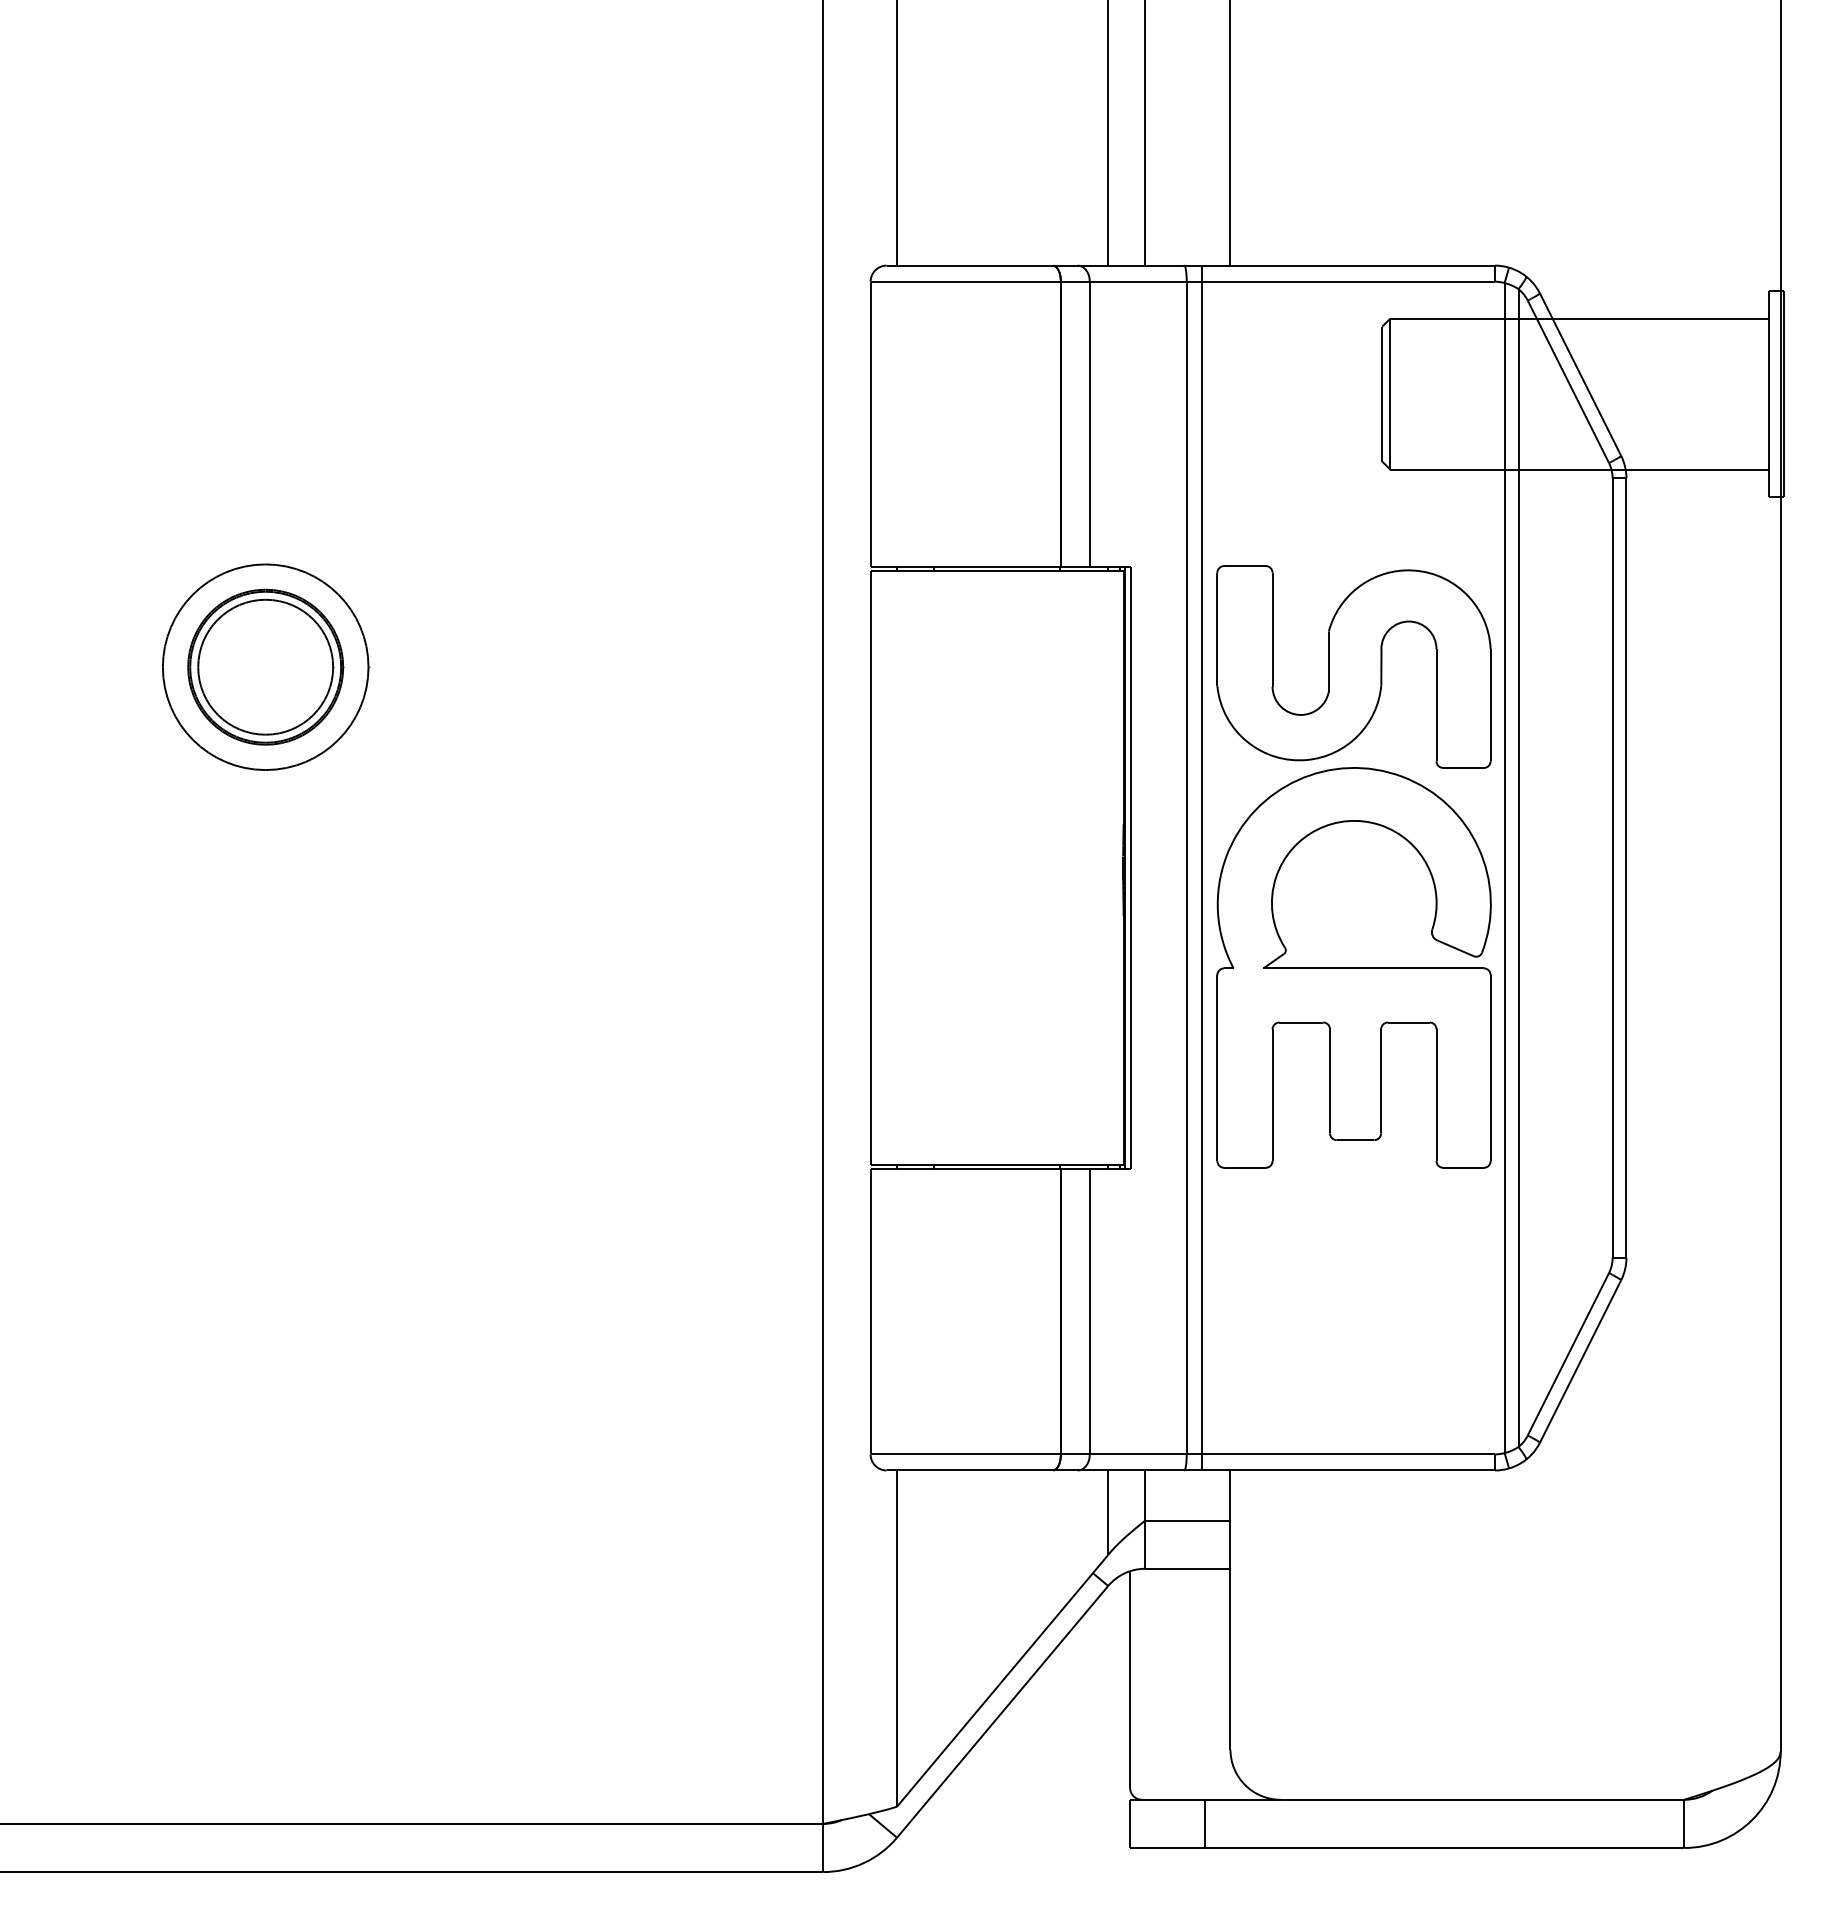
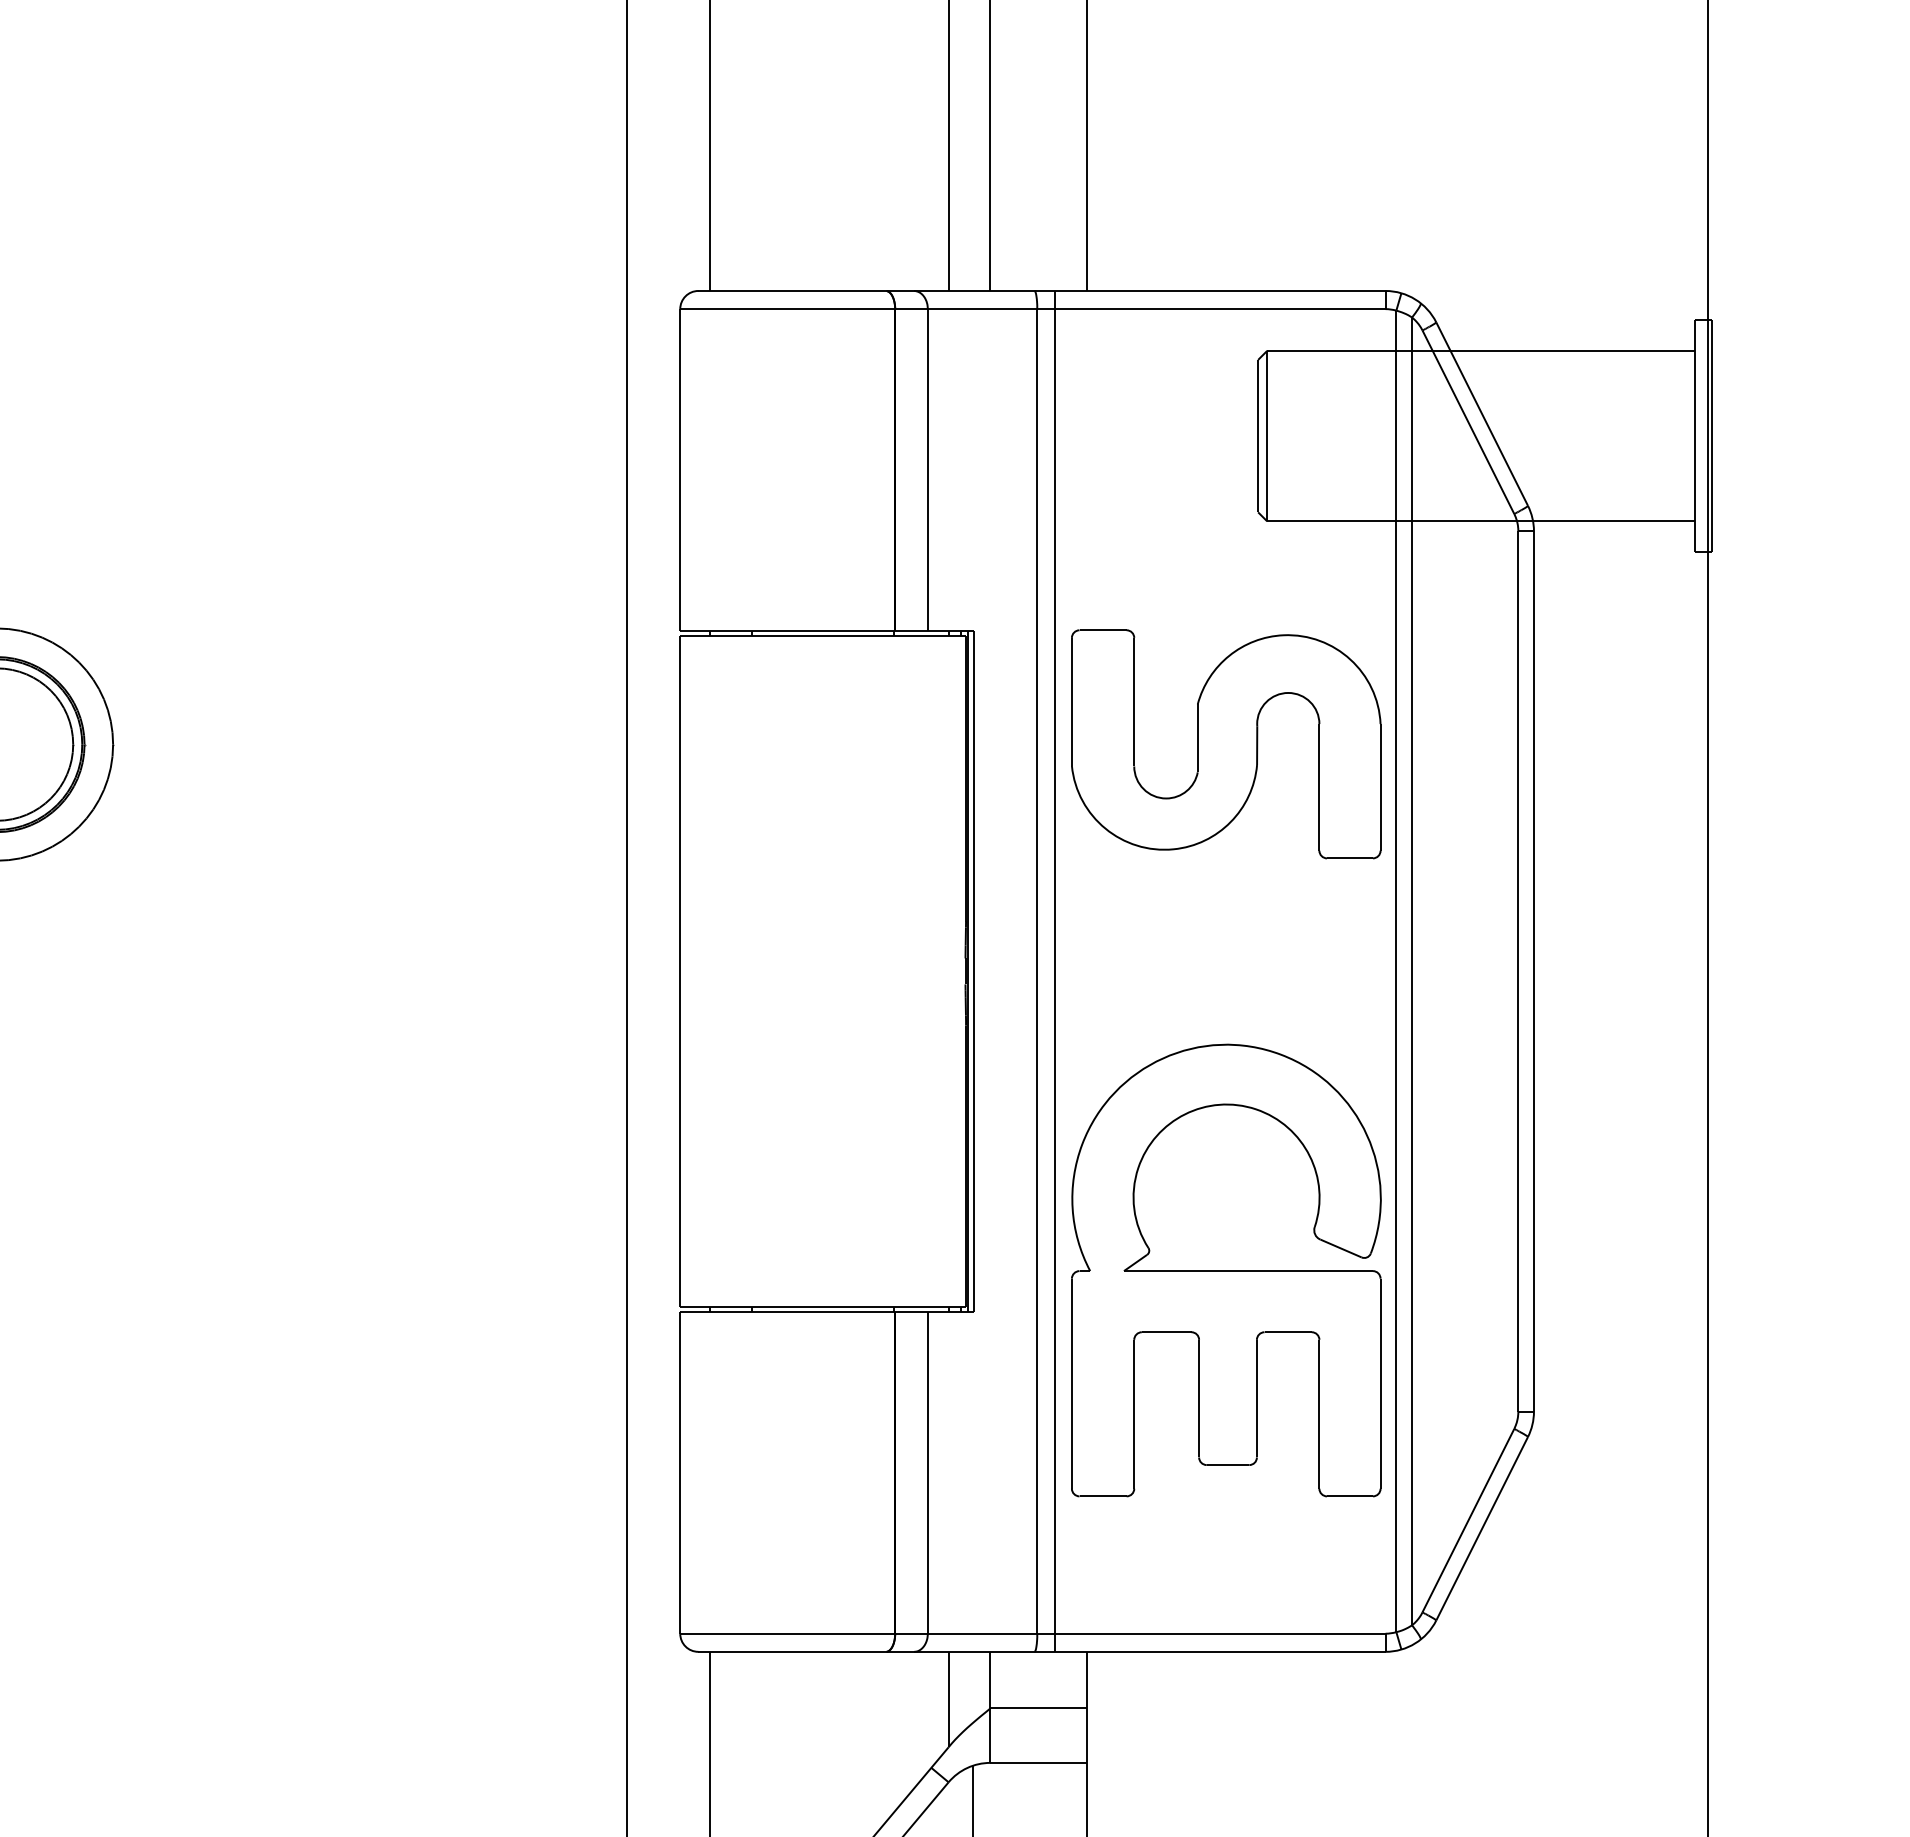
part: (1353, 967) -> (1225, 1270), moved

